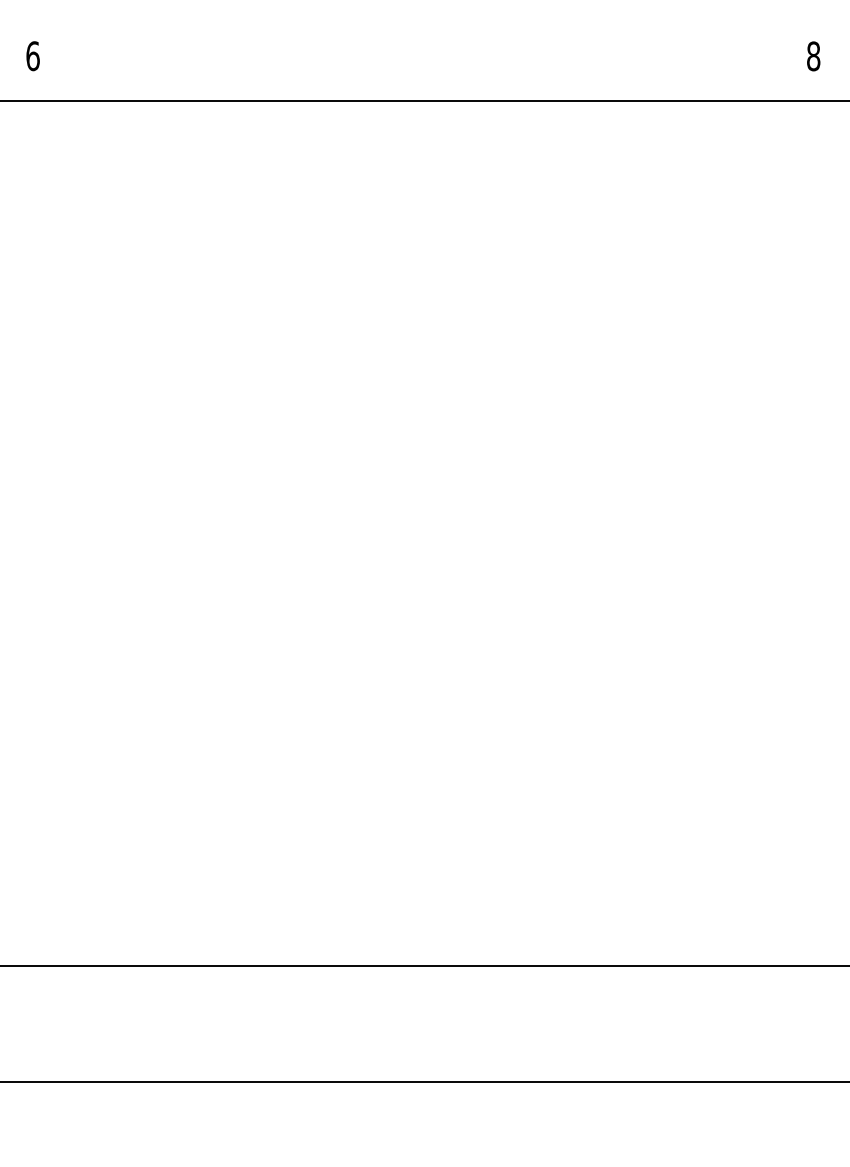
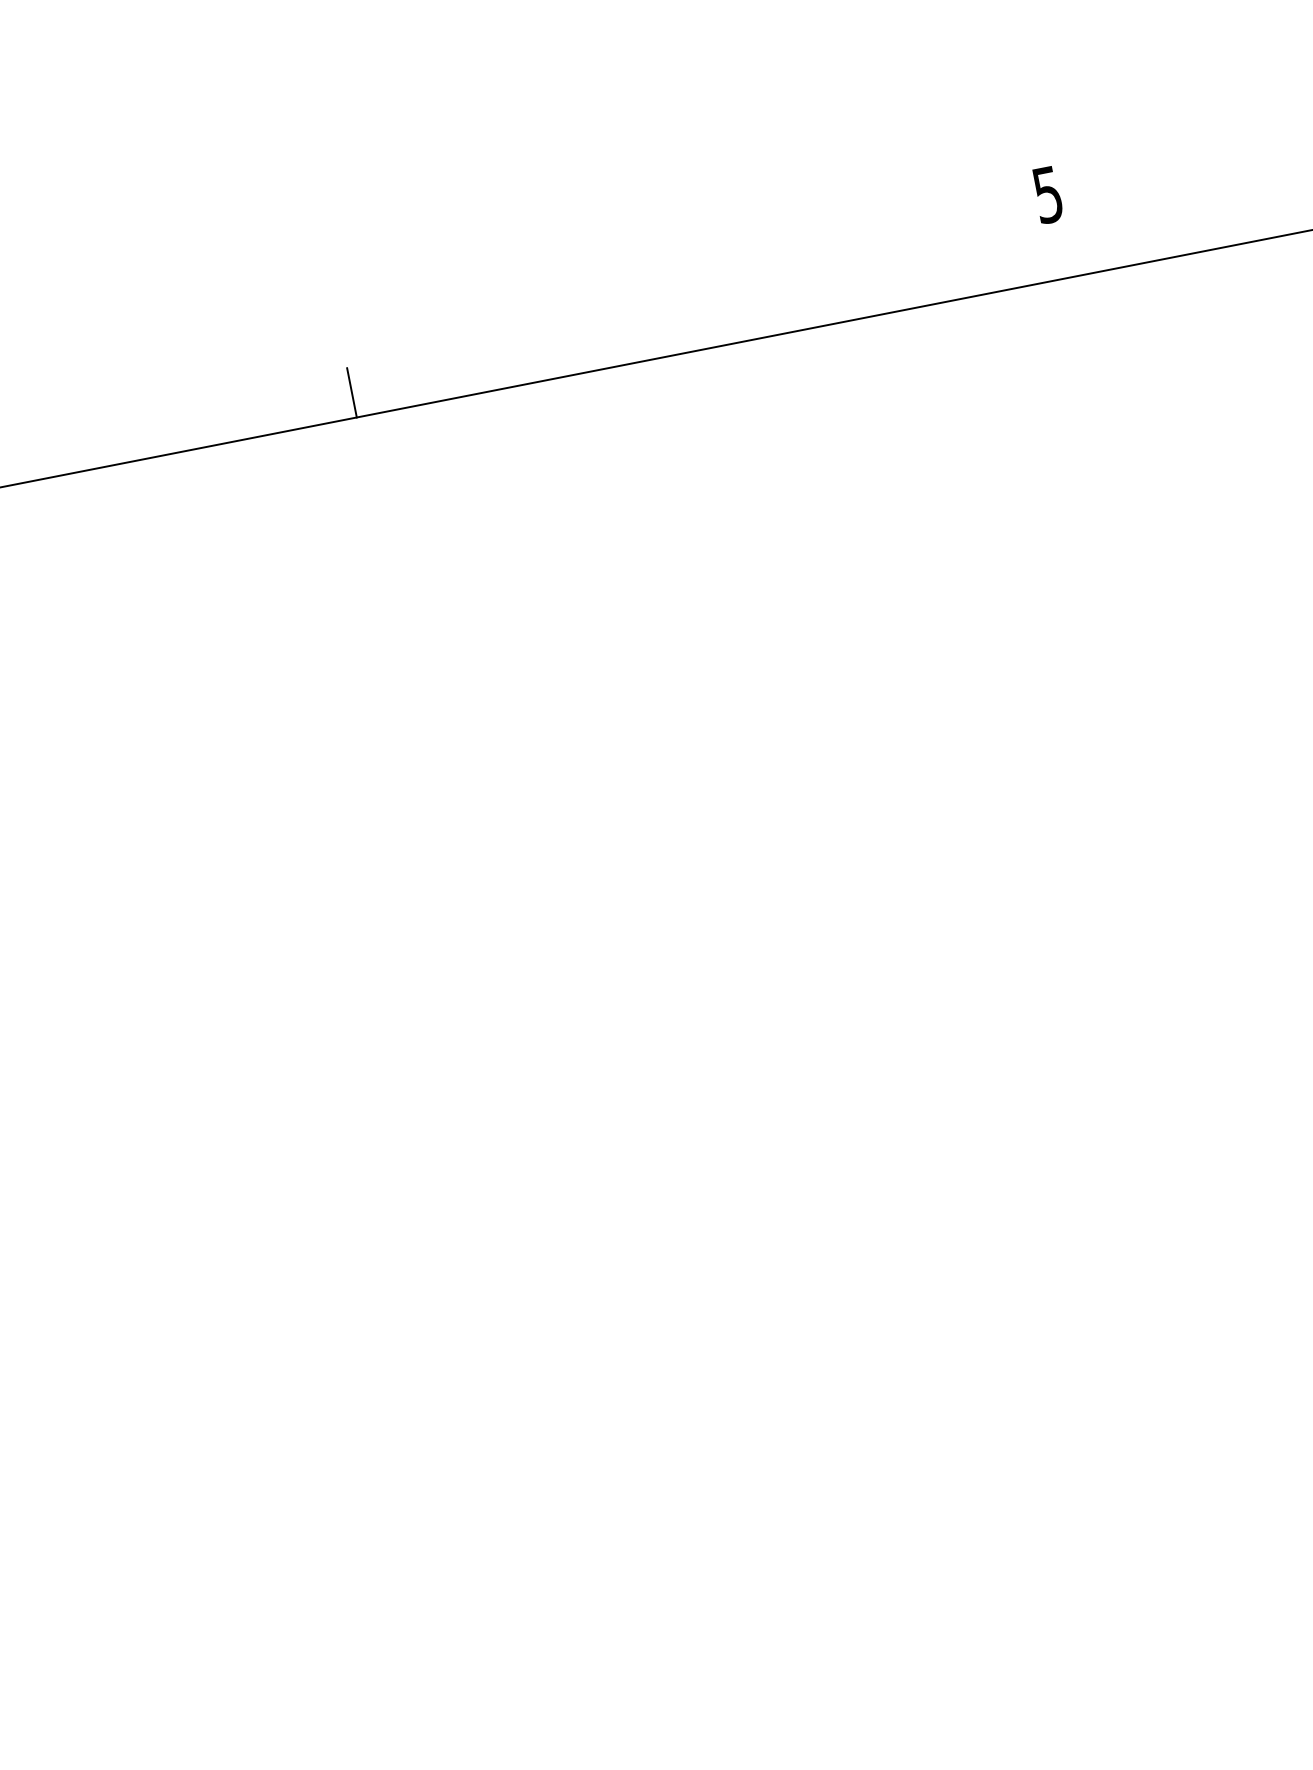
text: (813, 56) -> (1047, 195), 8 -> 5
line: (436, 87) -> (351, 392), added

